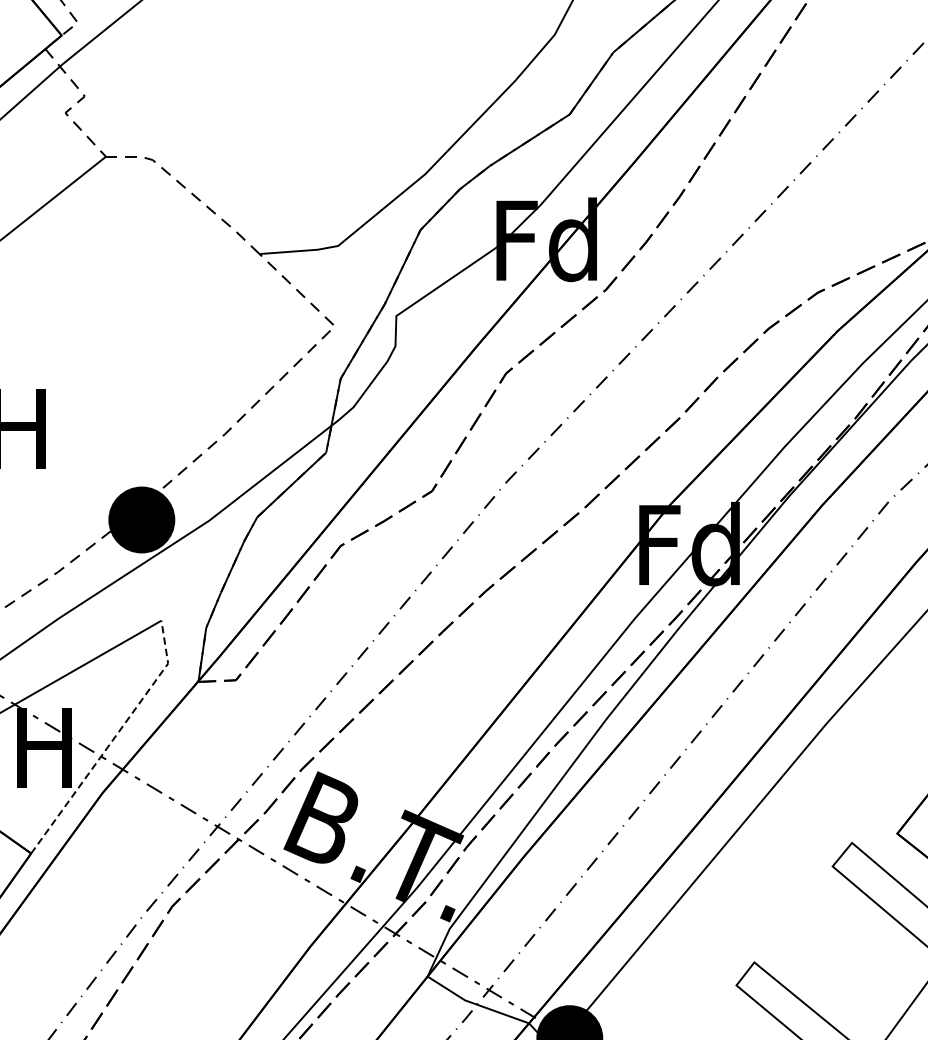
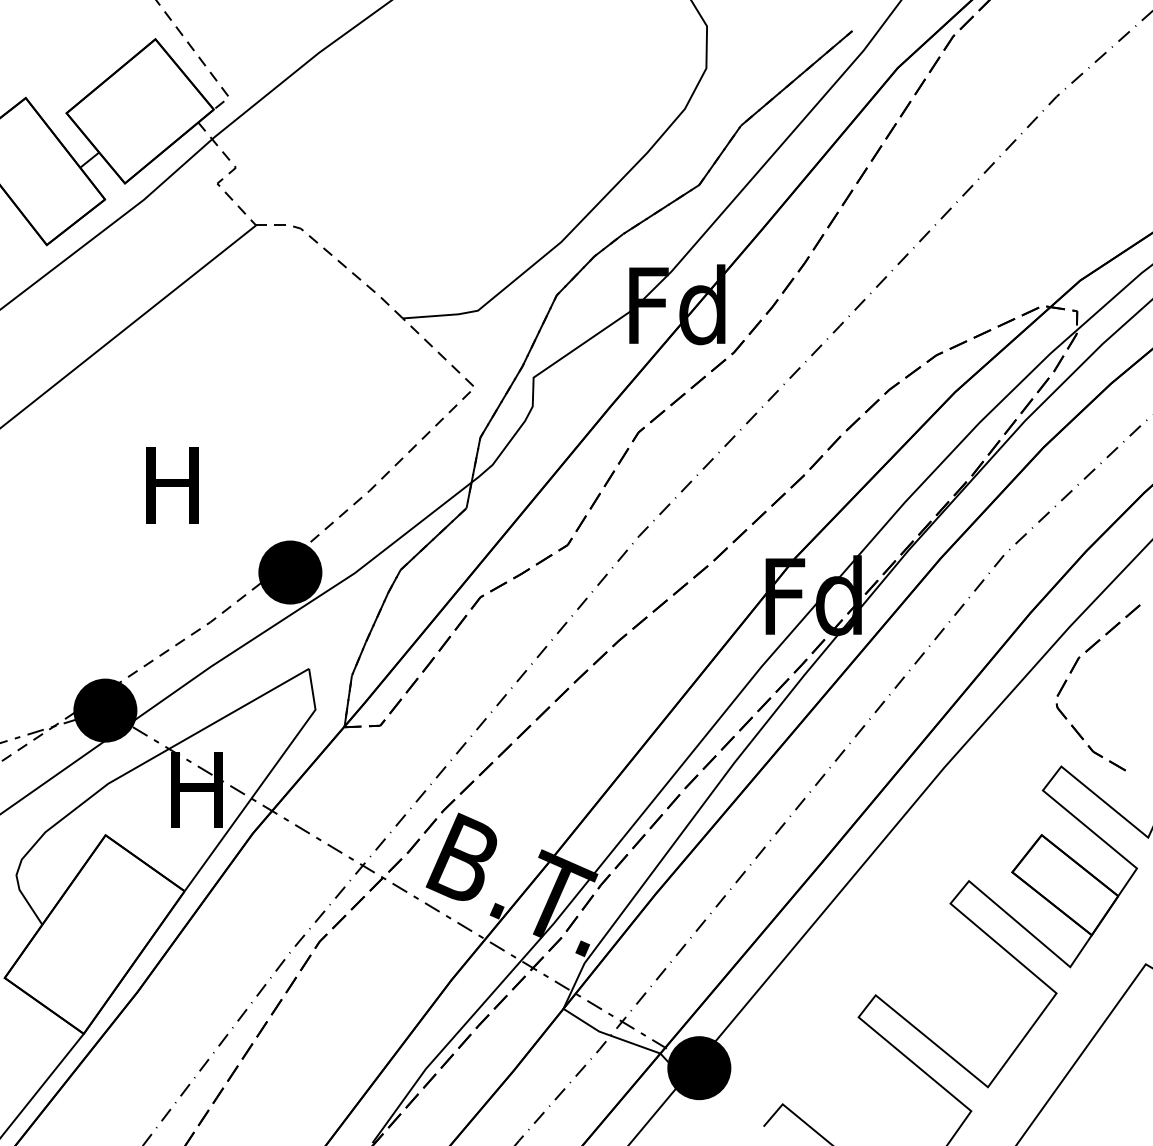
line: (112, 739) -> (262, 782), dashed -> solid

